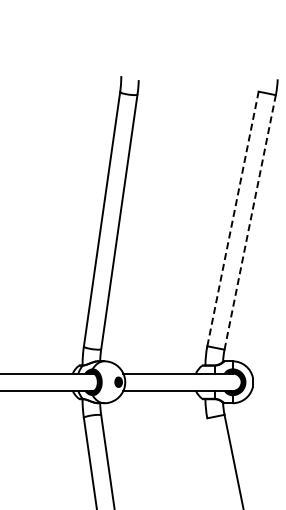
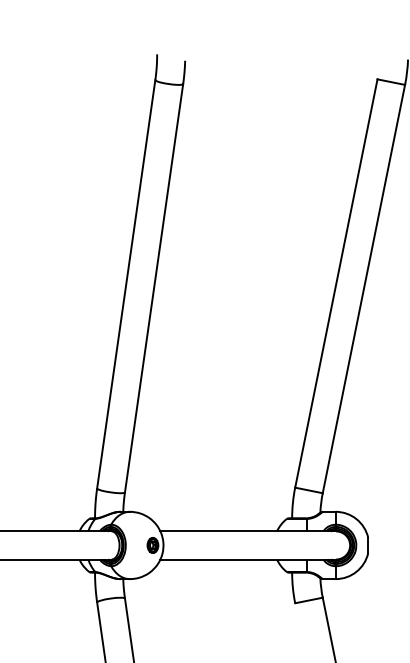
line: (233, 218) -> (337, 282), dashed -> solid
line: (250, 222) -> (364, 289), dashed -> solid

